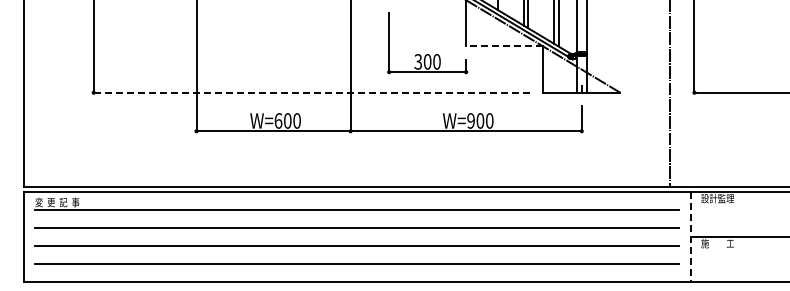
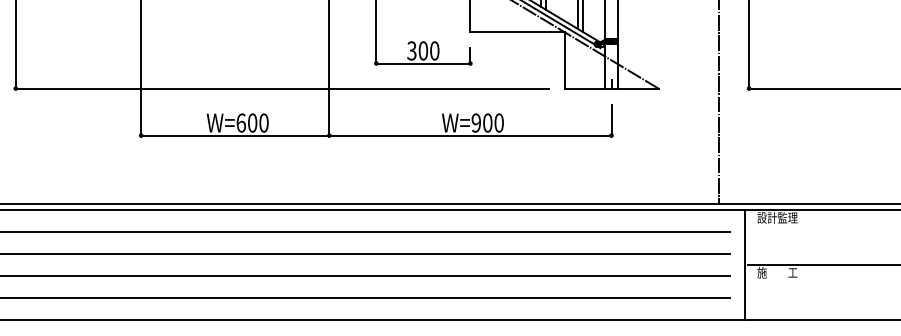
line: (504, 46) -> (517, 32), dashed -> solid
line: (311, 92) -> (281, 88), dashed -> solid
line: (691, 237) -> (745, 265), dashed -> solid

